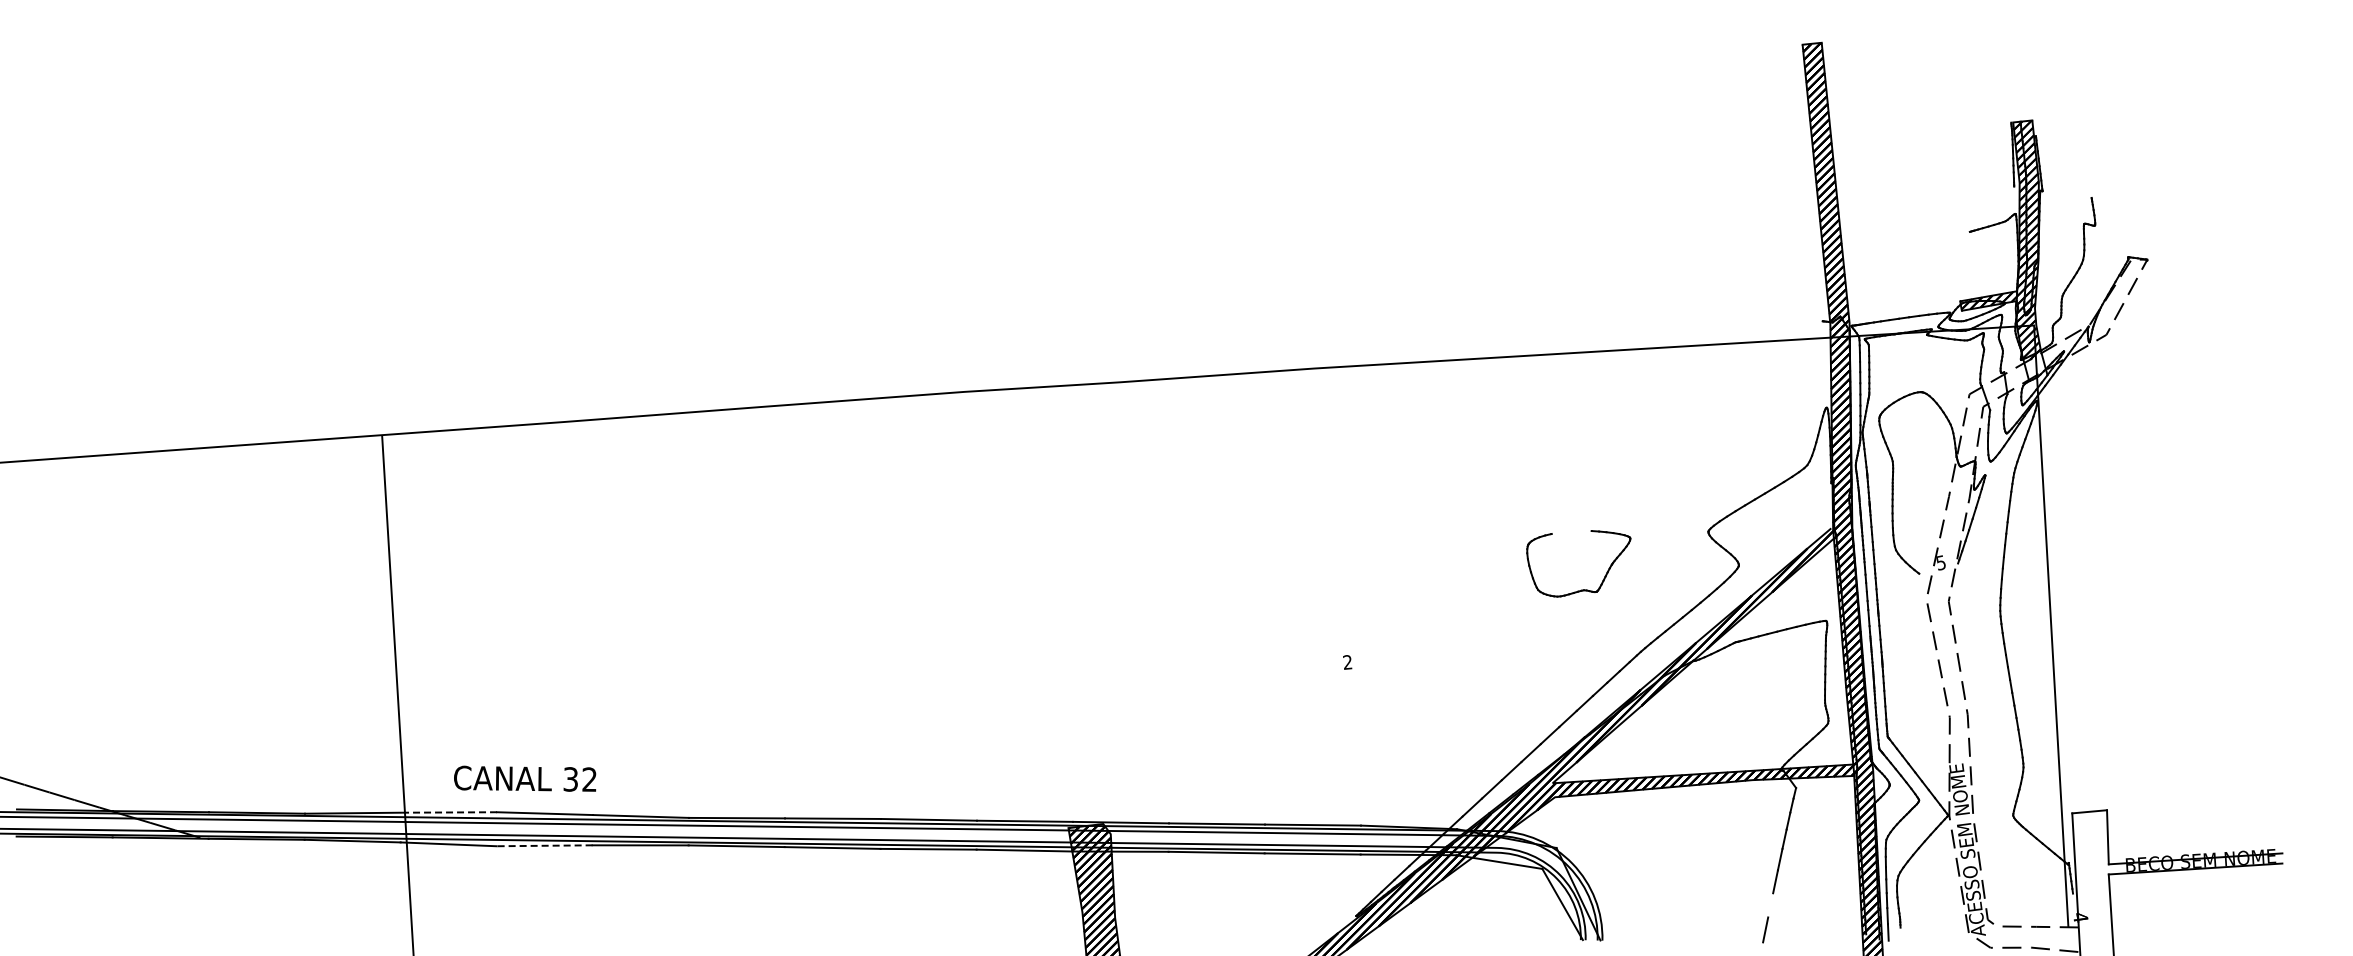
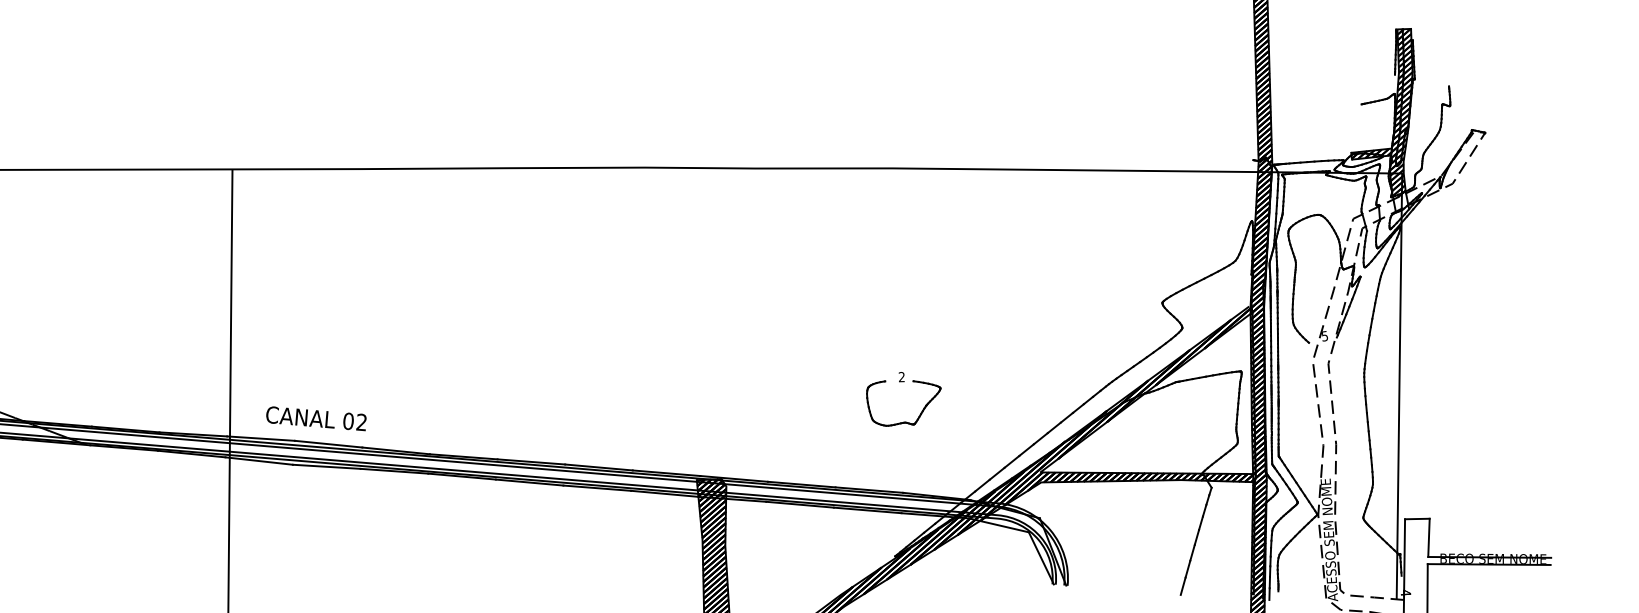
part: (1581, 589) -> (903, 421), moved
text: (570, 779) -> (348, 421), 32 -> 02
line: (448, 812) -> (260, 438), dashed -> solid
line: (544, 845) -> (326, 466), dashed -> solid
line: (1770, 905) -> (1187, 569), added

